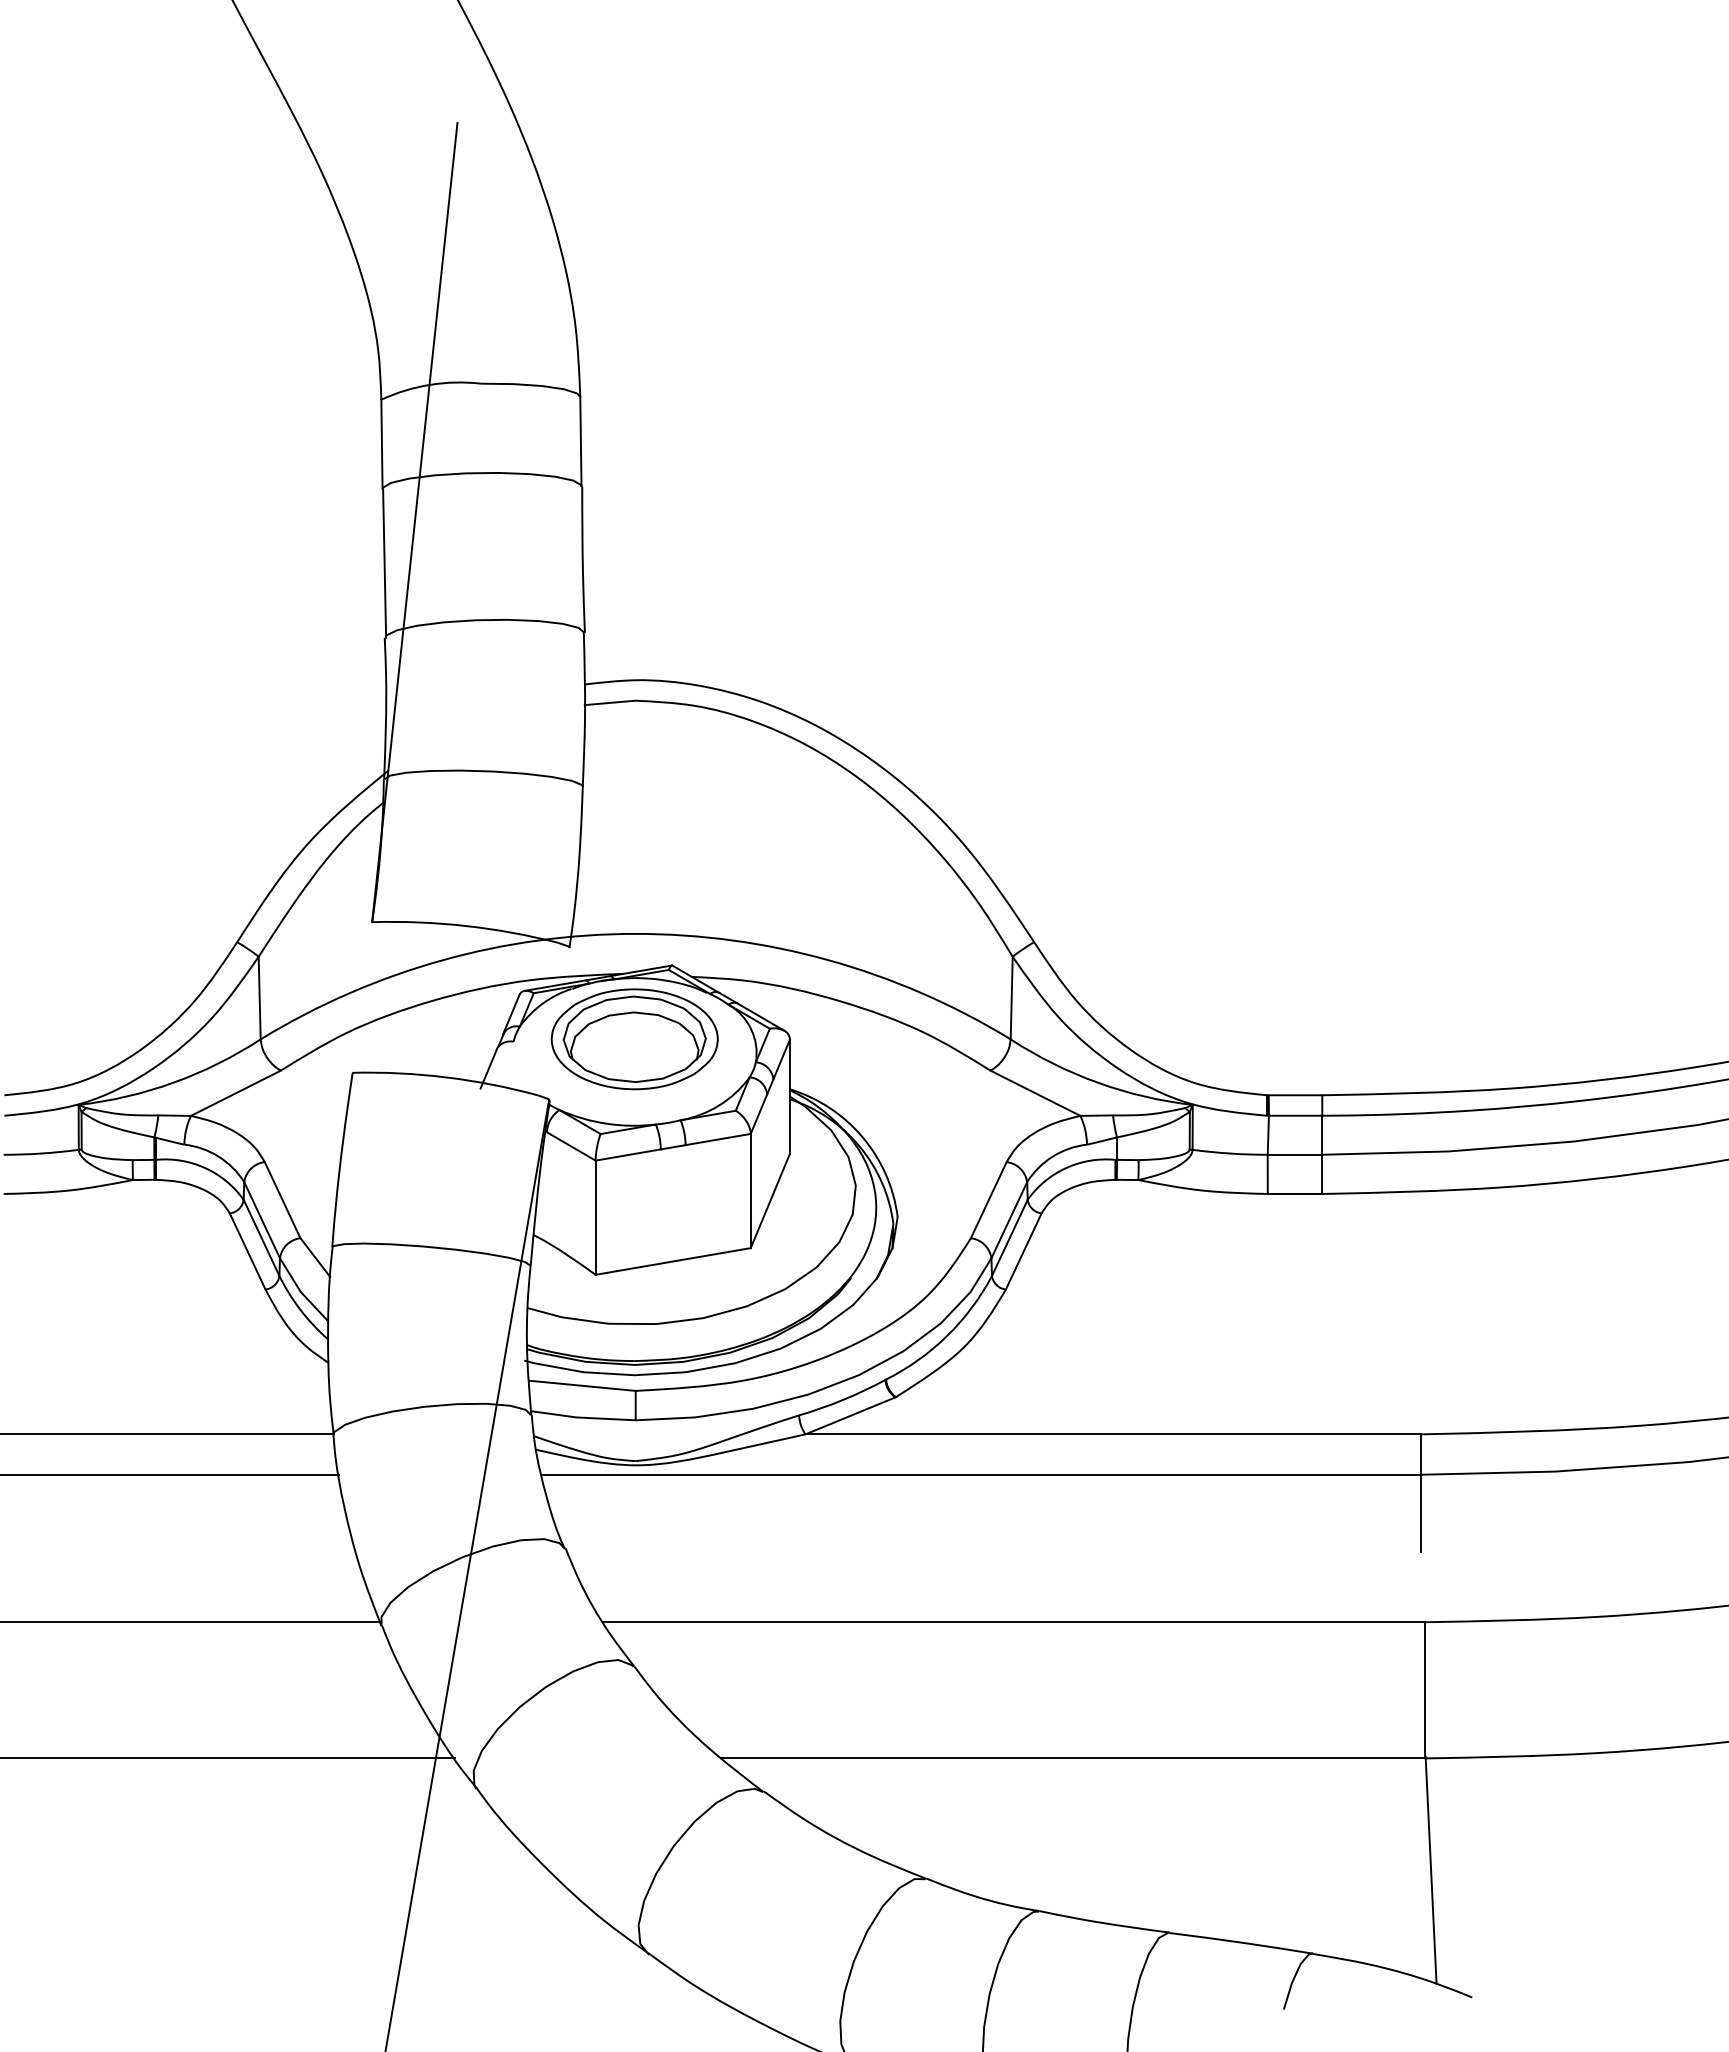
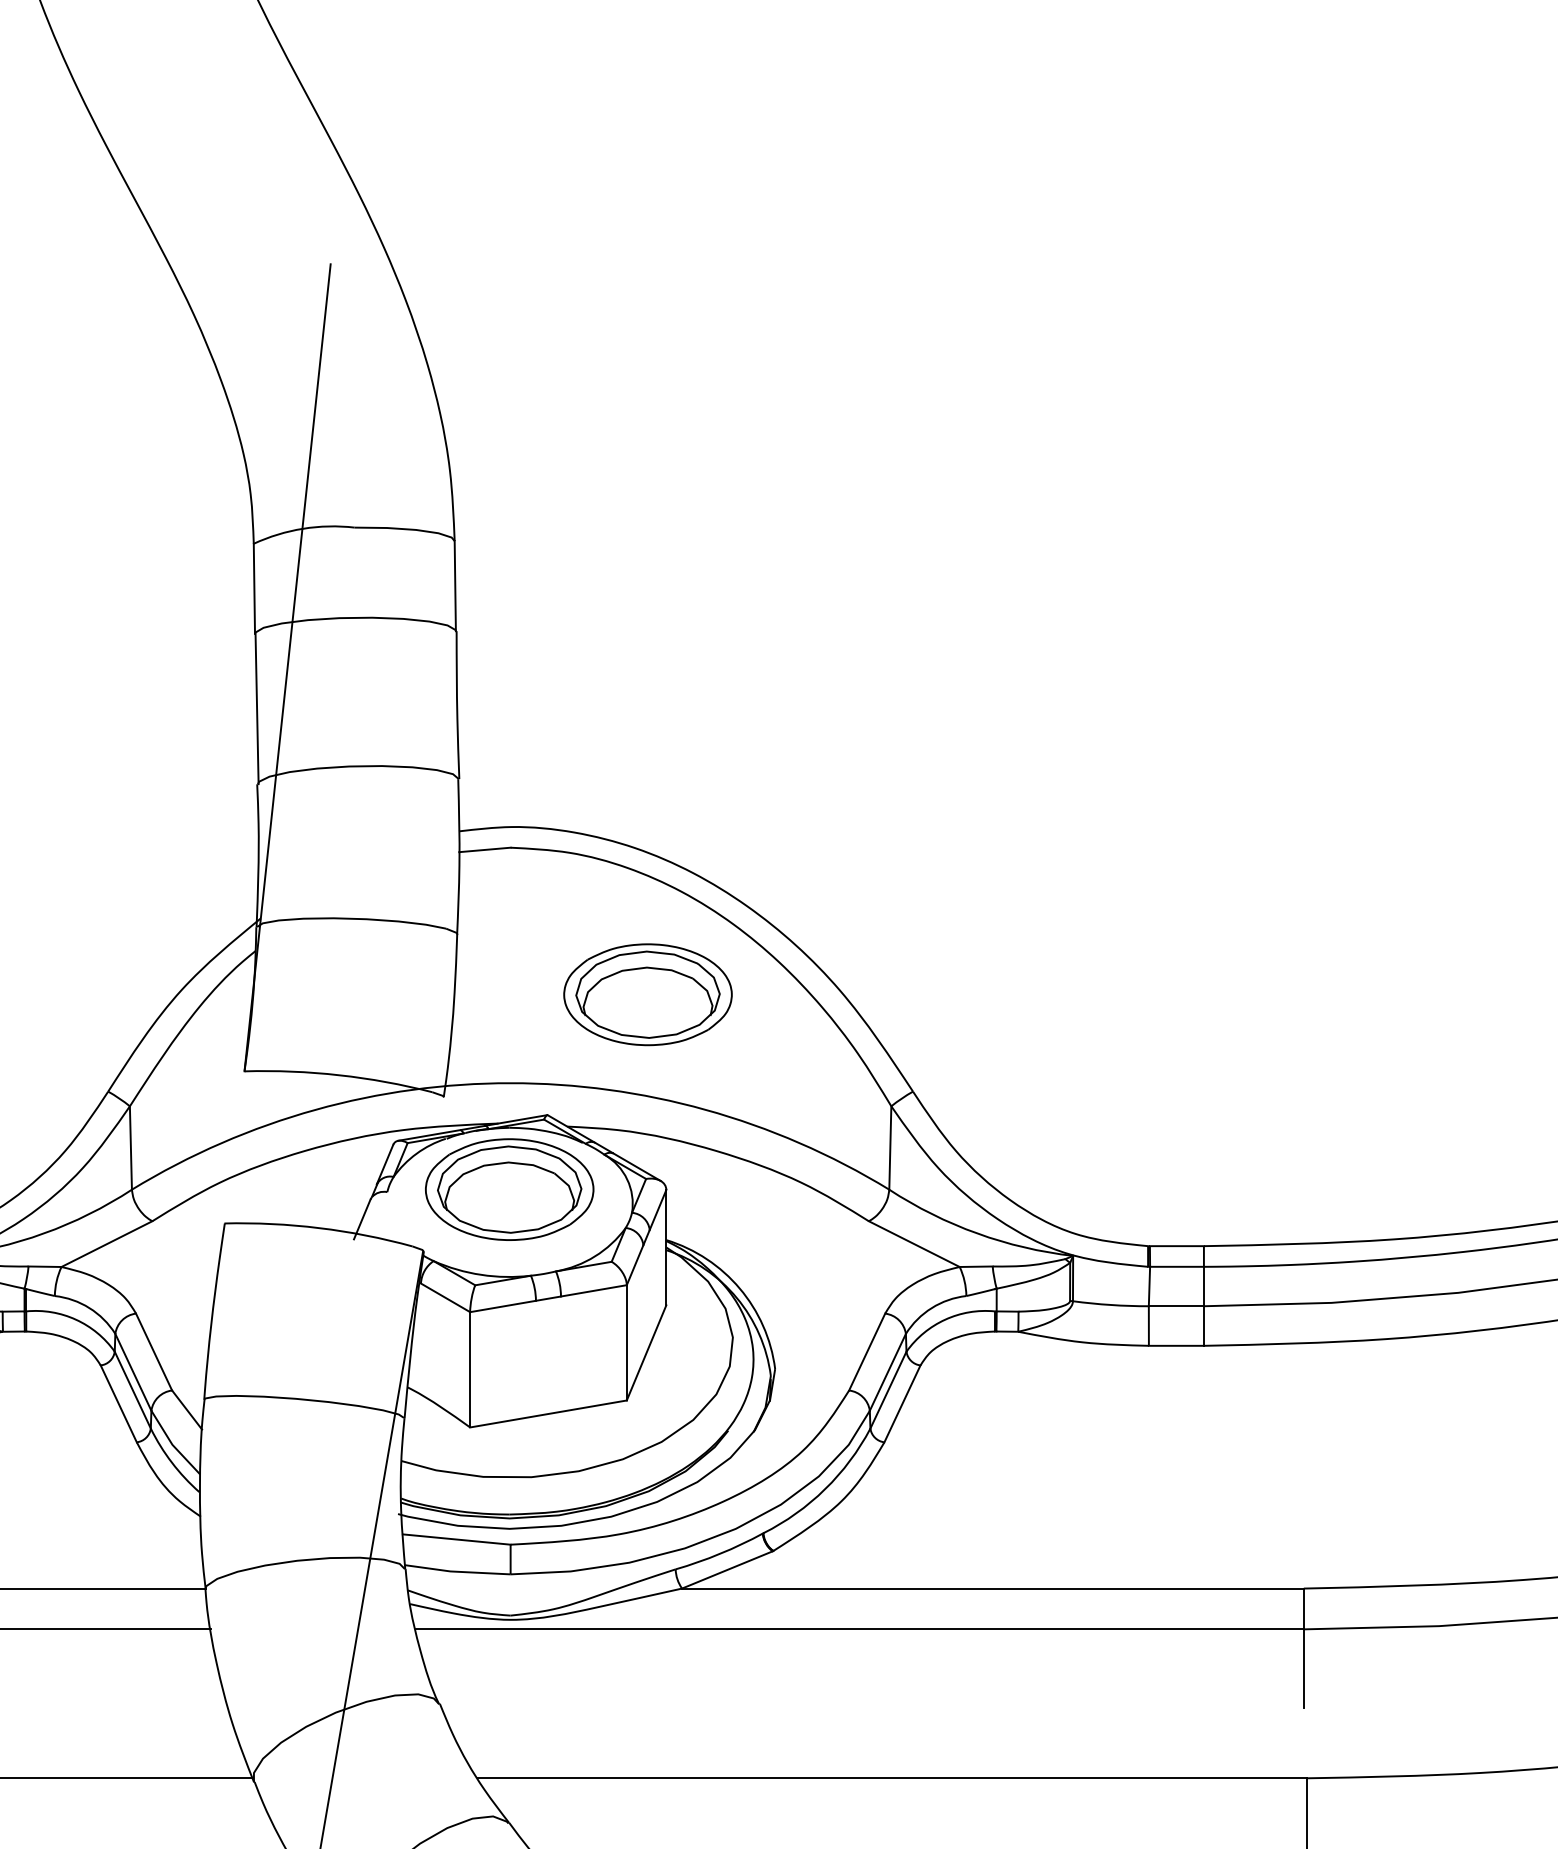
part: (771, 846) -> (647, 994), added

